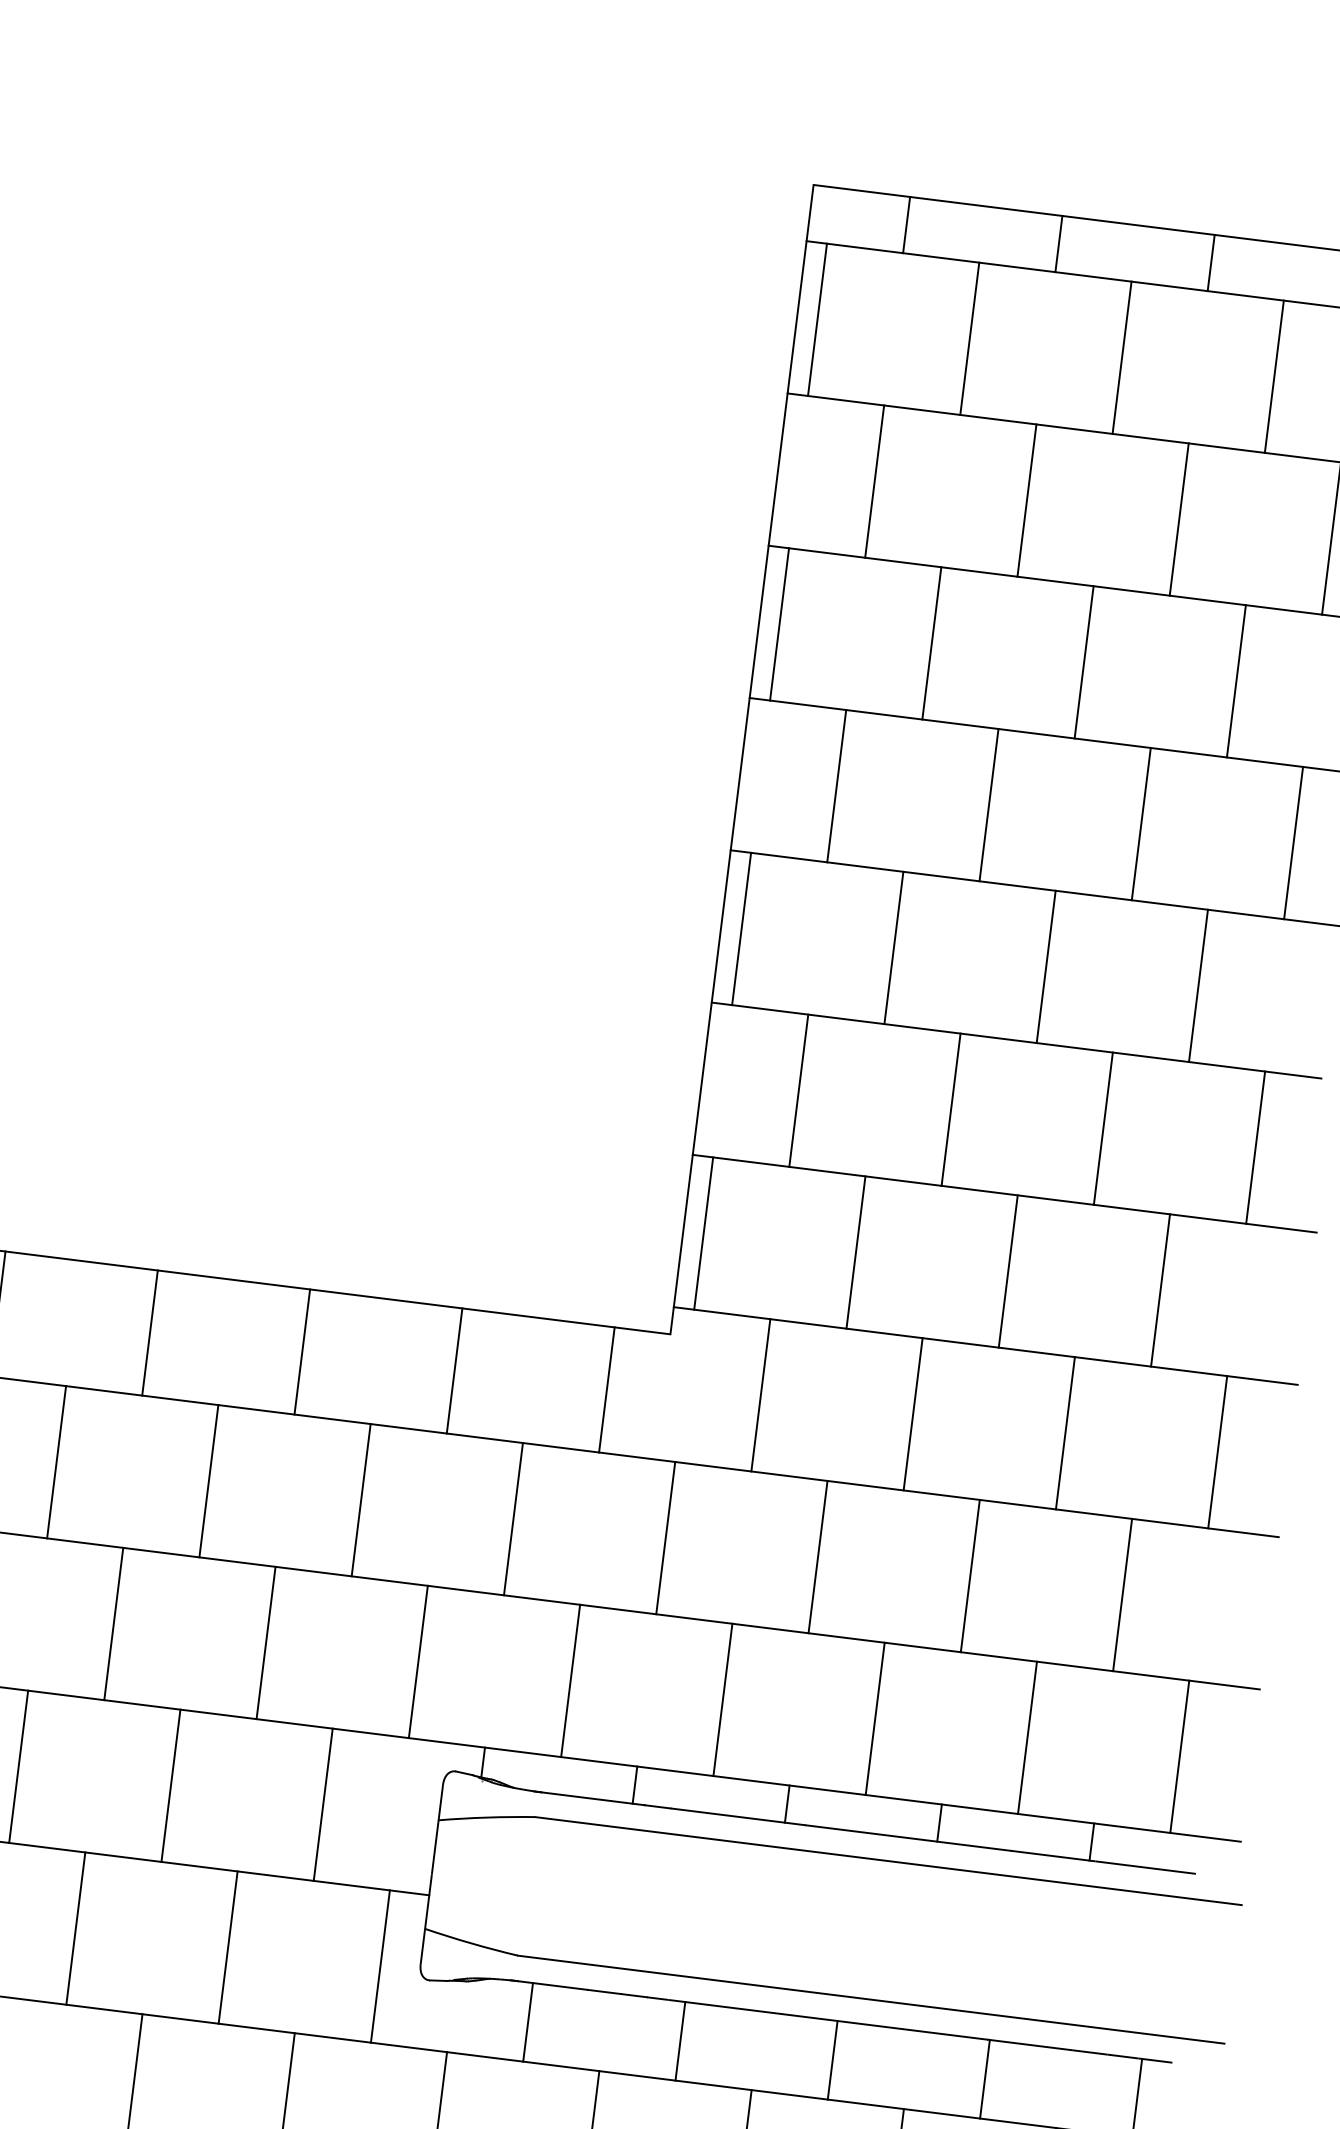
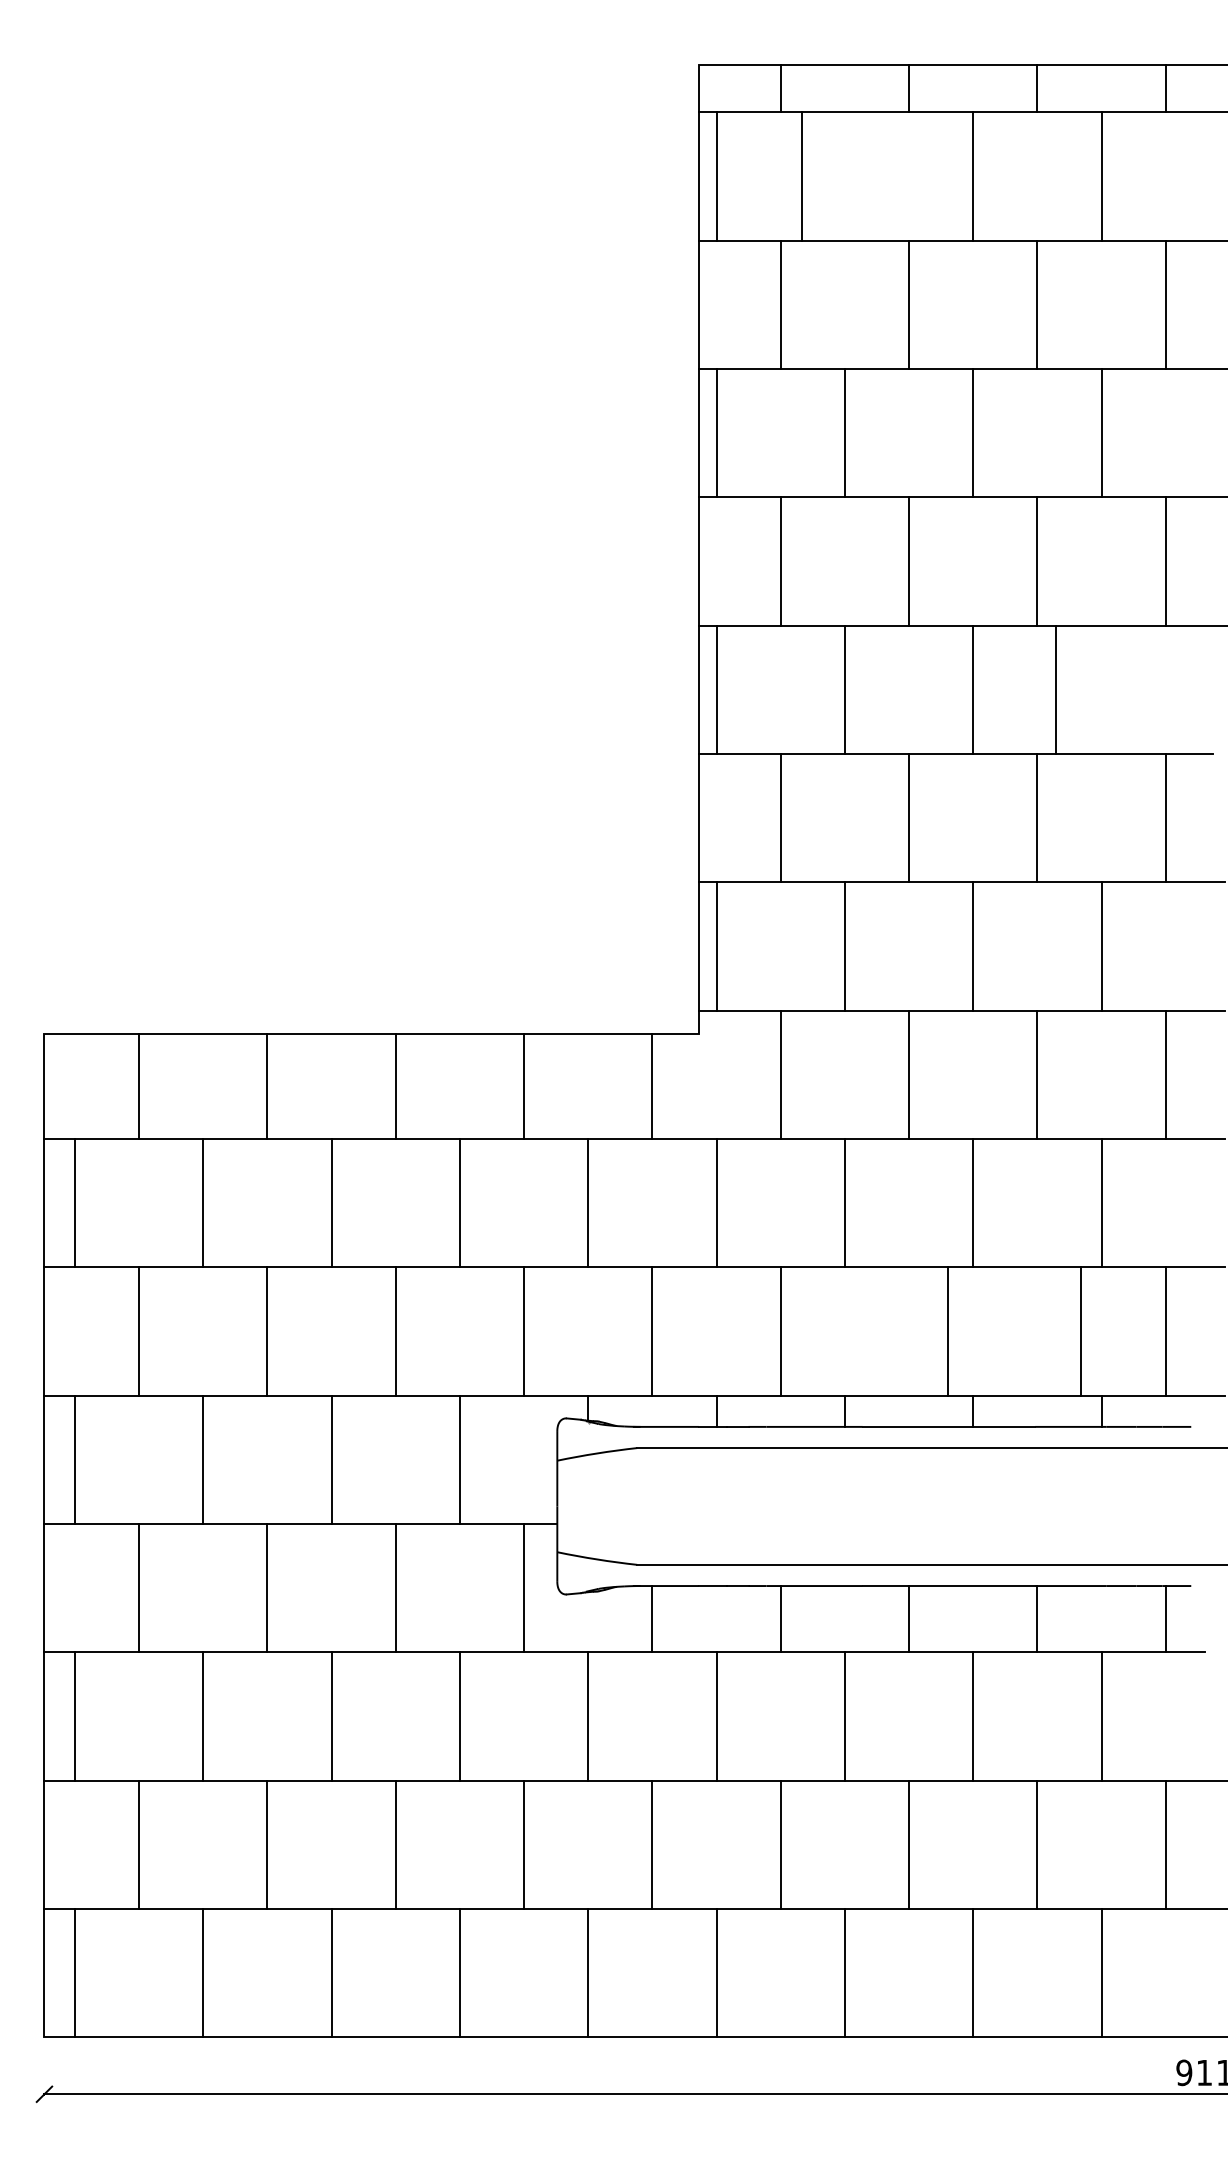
line: (969, 338) -> (801, 176), moved
line: (1198, 985) -> (1055, 689), moved
line: (875, 1719) -> (948, 1331), moved
line: (1027, 1737) -> (1081, 1331), moved

